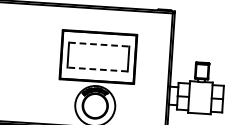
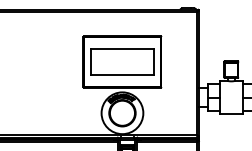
line: (99, 45) -> (122, 49), dashed -> solid
line: (96, 69) -> (121, 75), dashed -> solid

